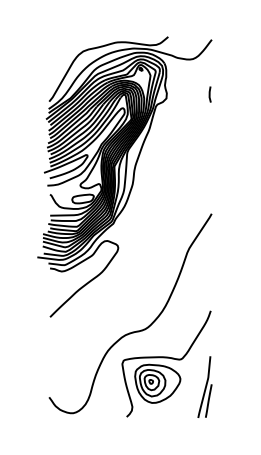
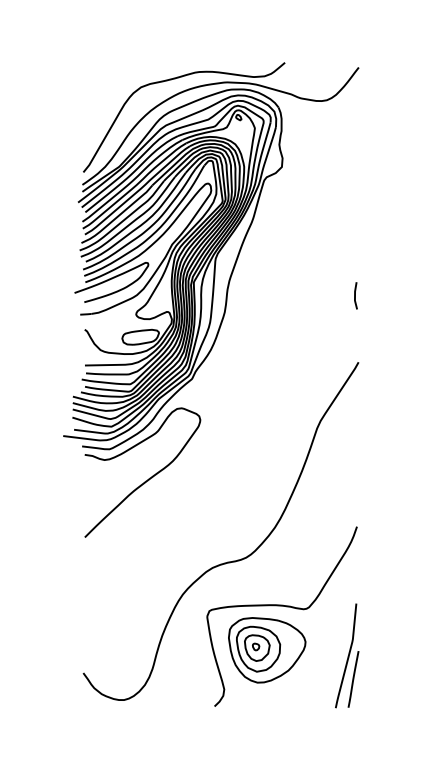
line: (209, 94) -> (354, 295), moved

